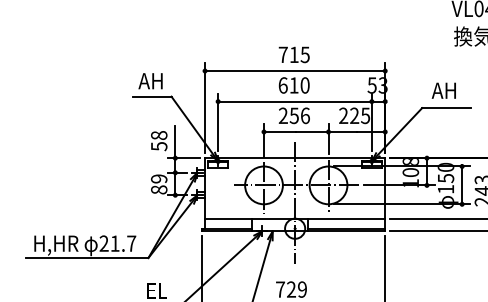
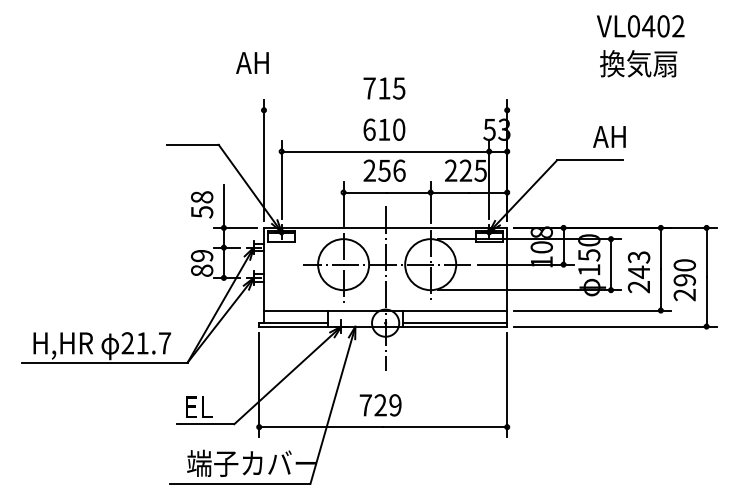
line: (295, 71) -> (385, 110), removed
text: (150, 80) -> (252, 62), moved
text: (443, 90) -> (609, 136), moved

